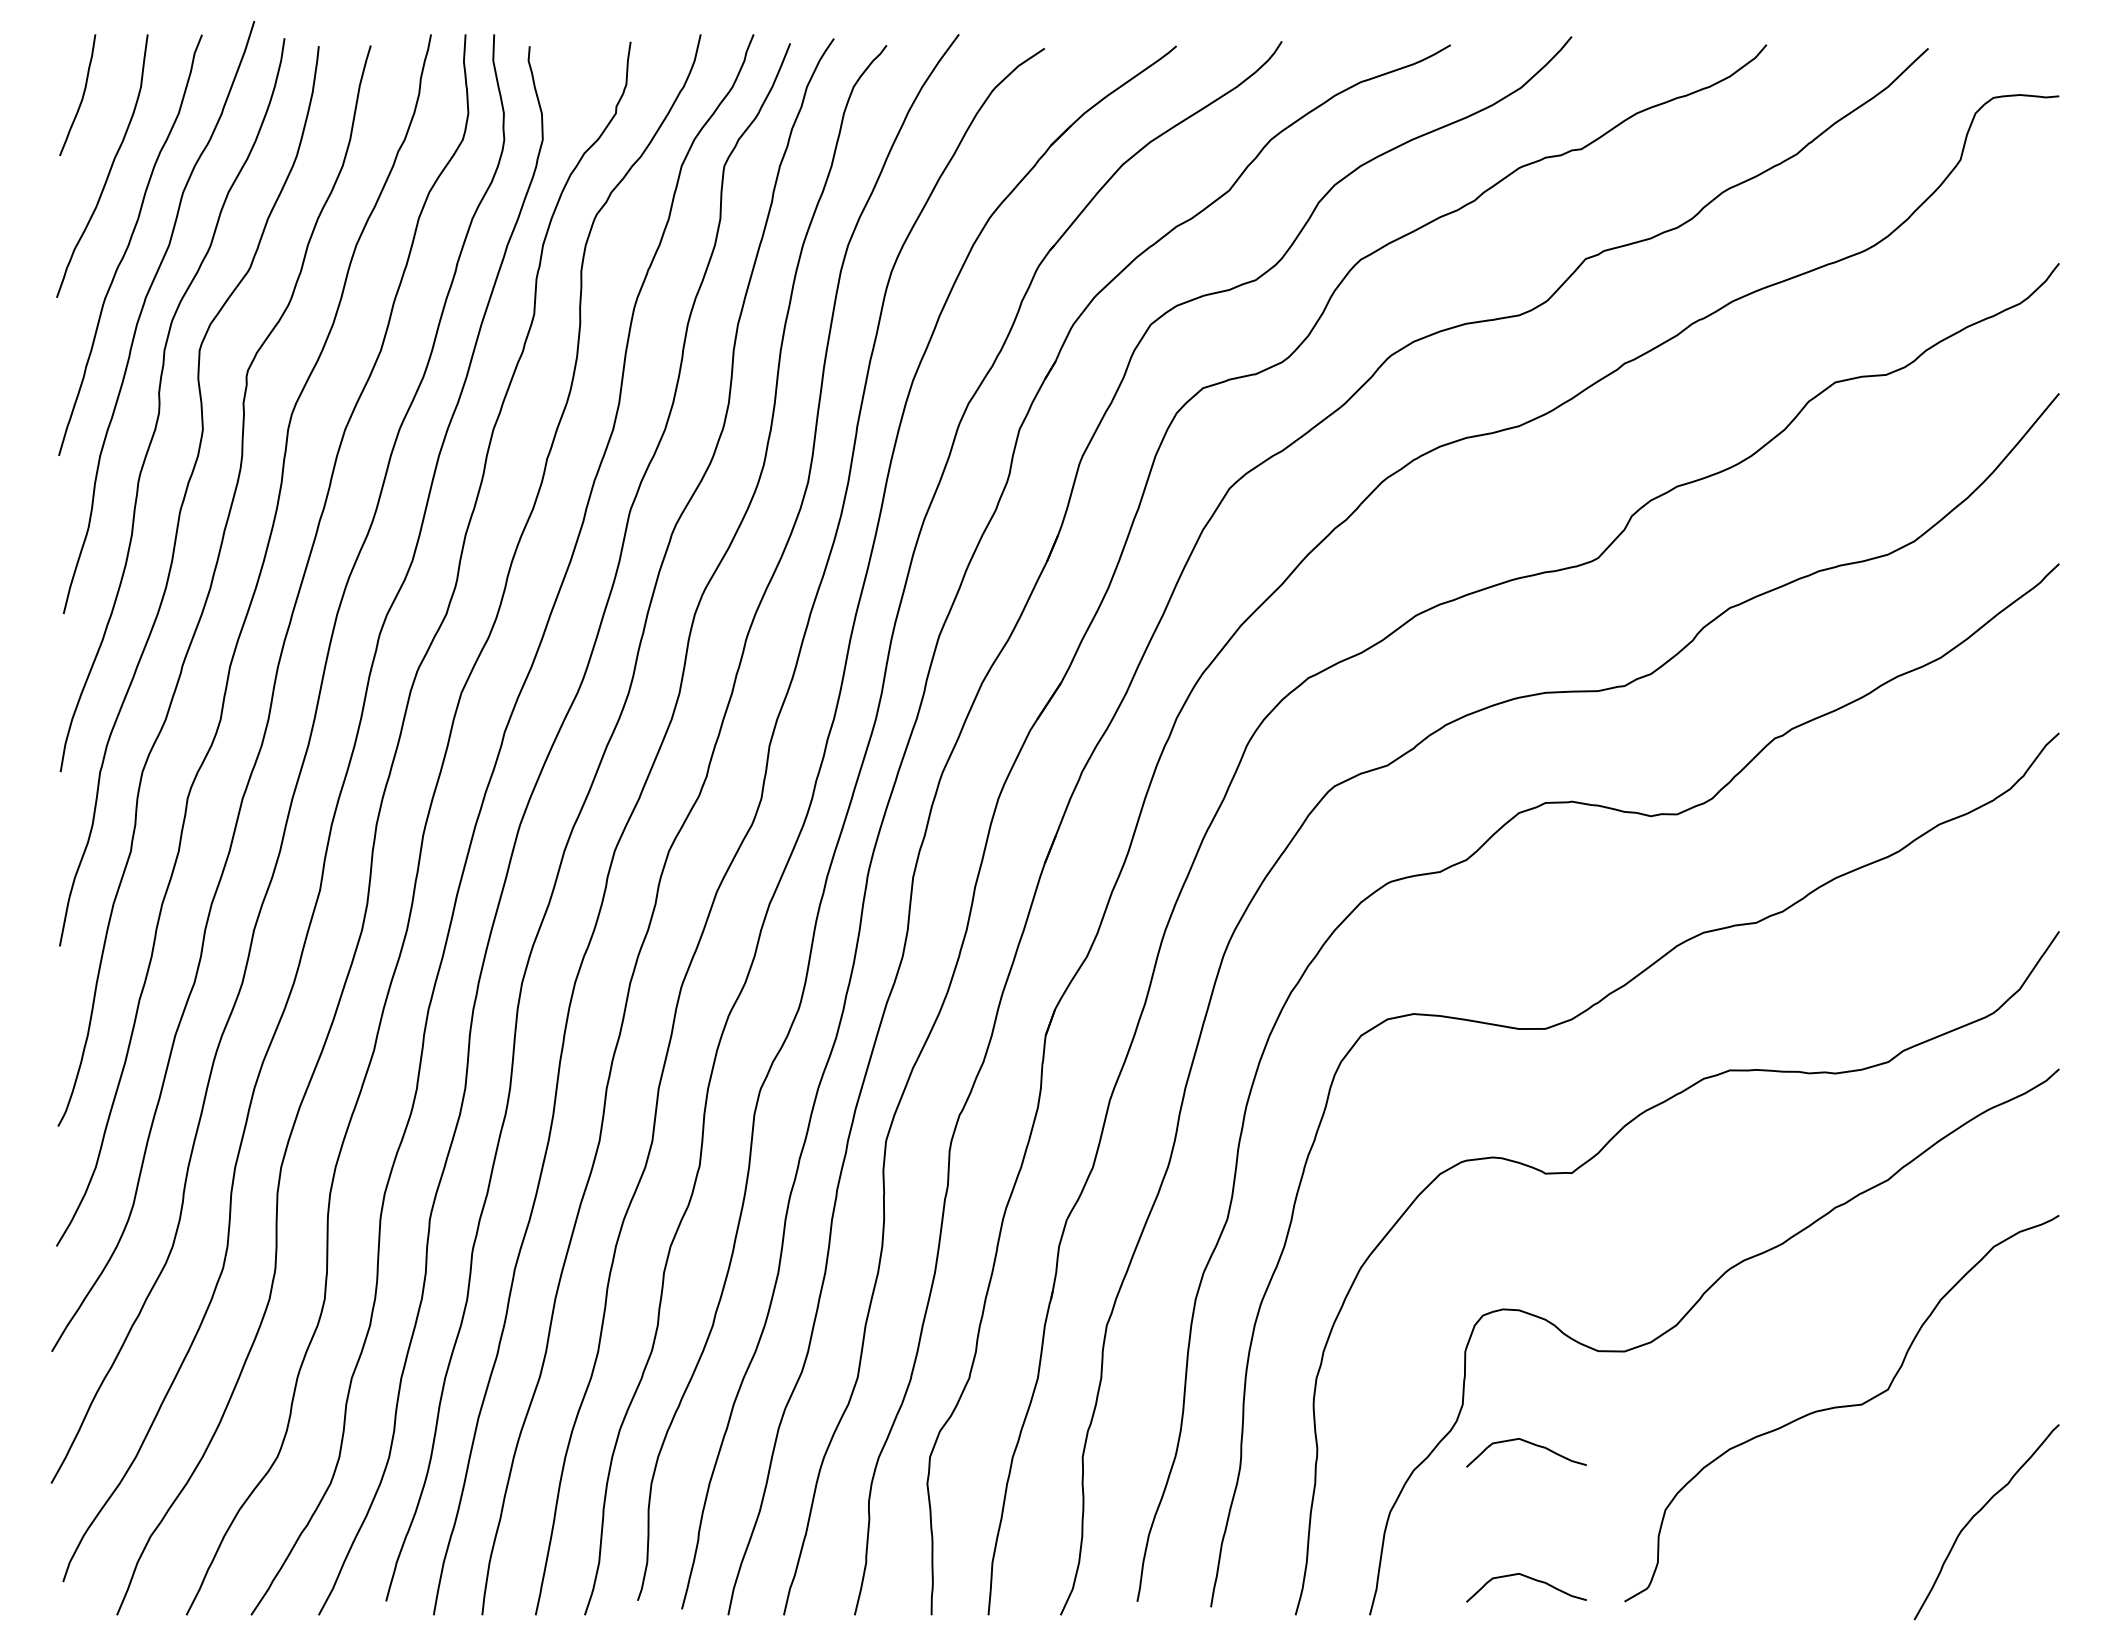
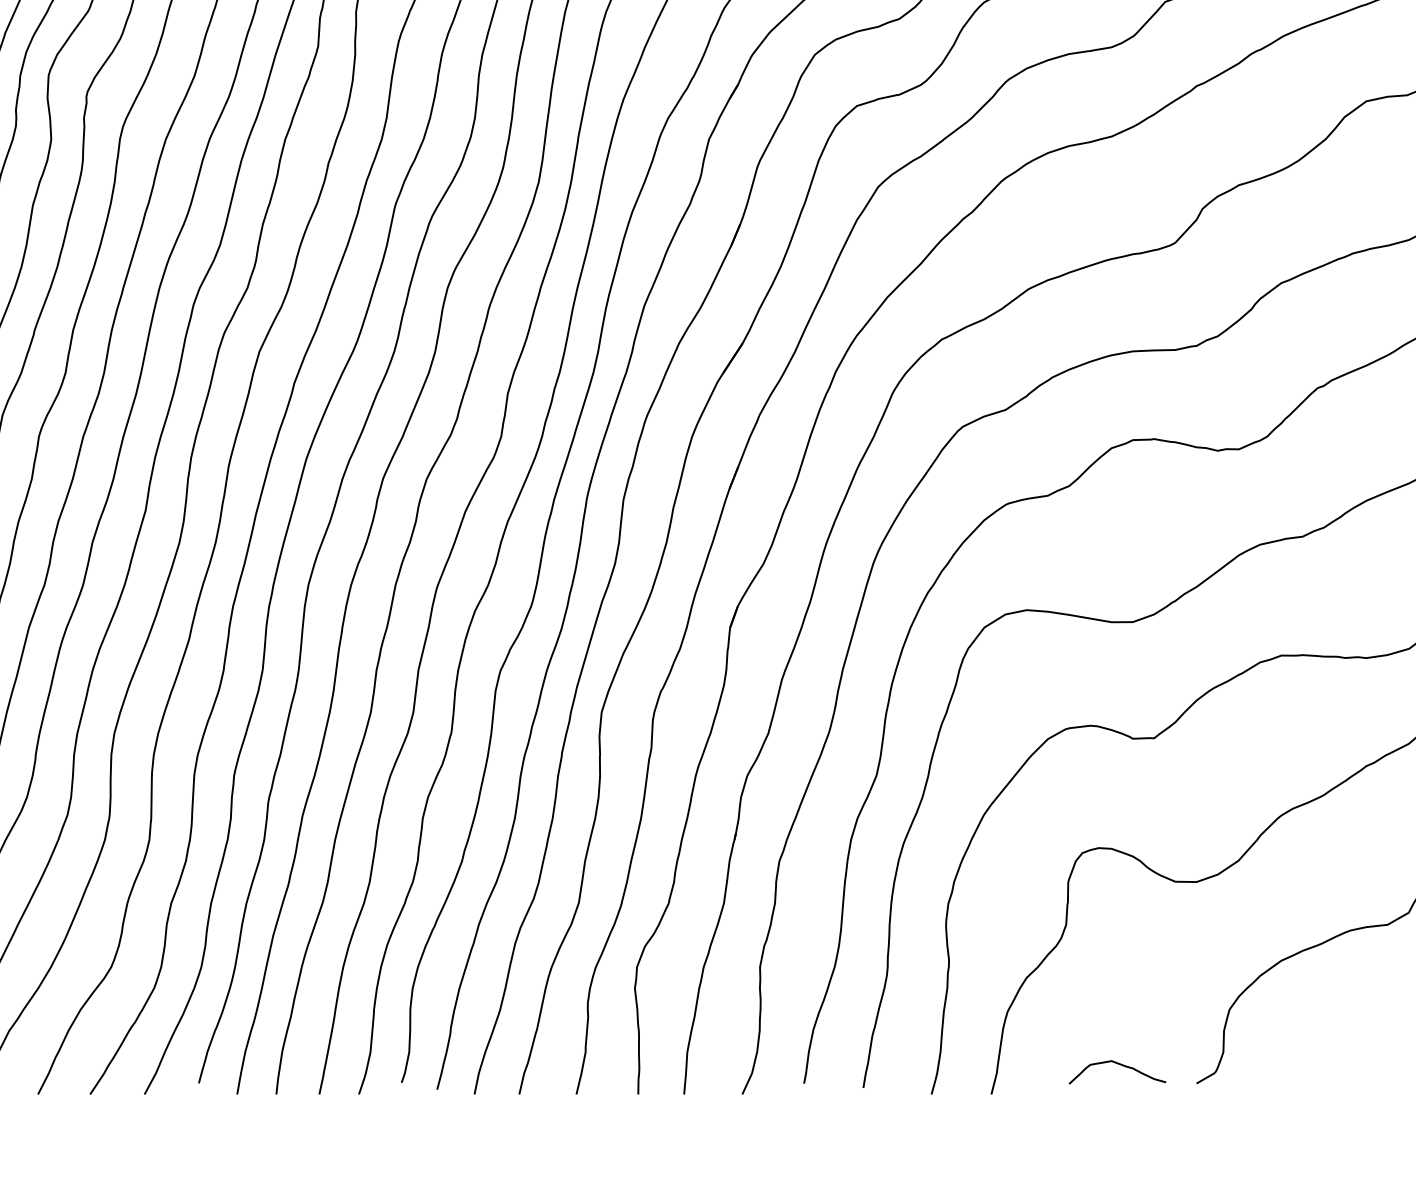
curve: (1528, 1443) -> (1119, 956), removed

